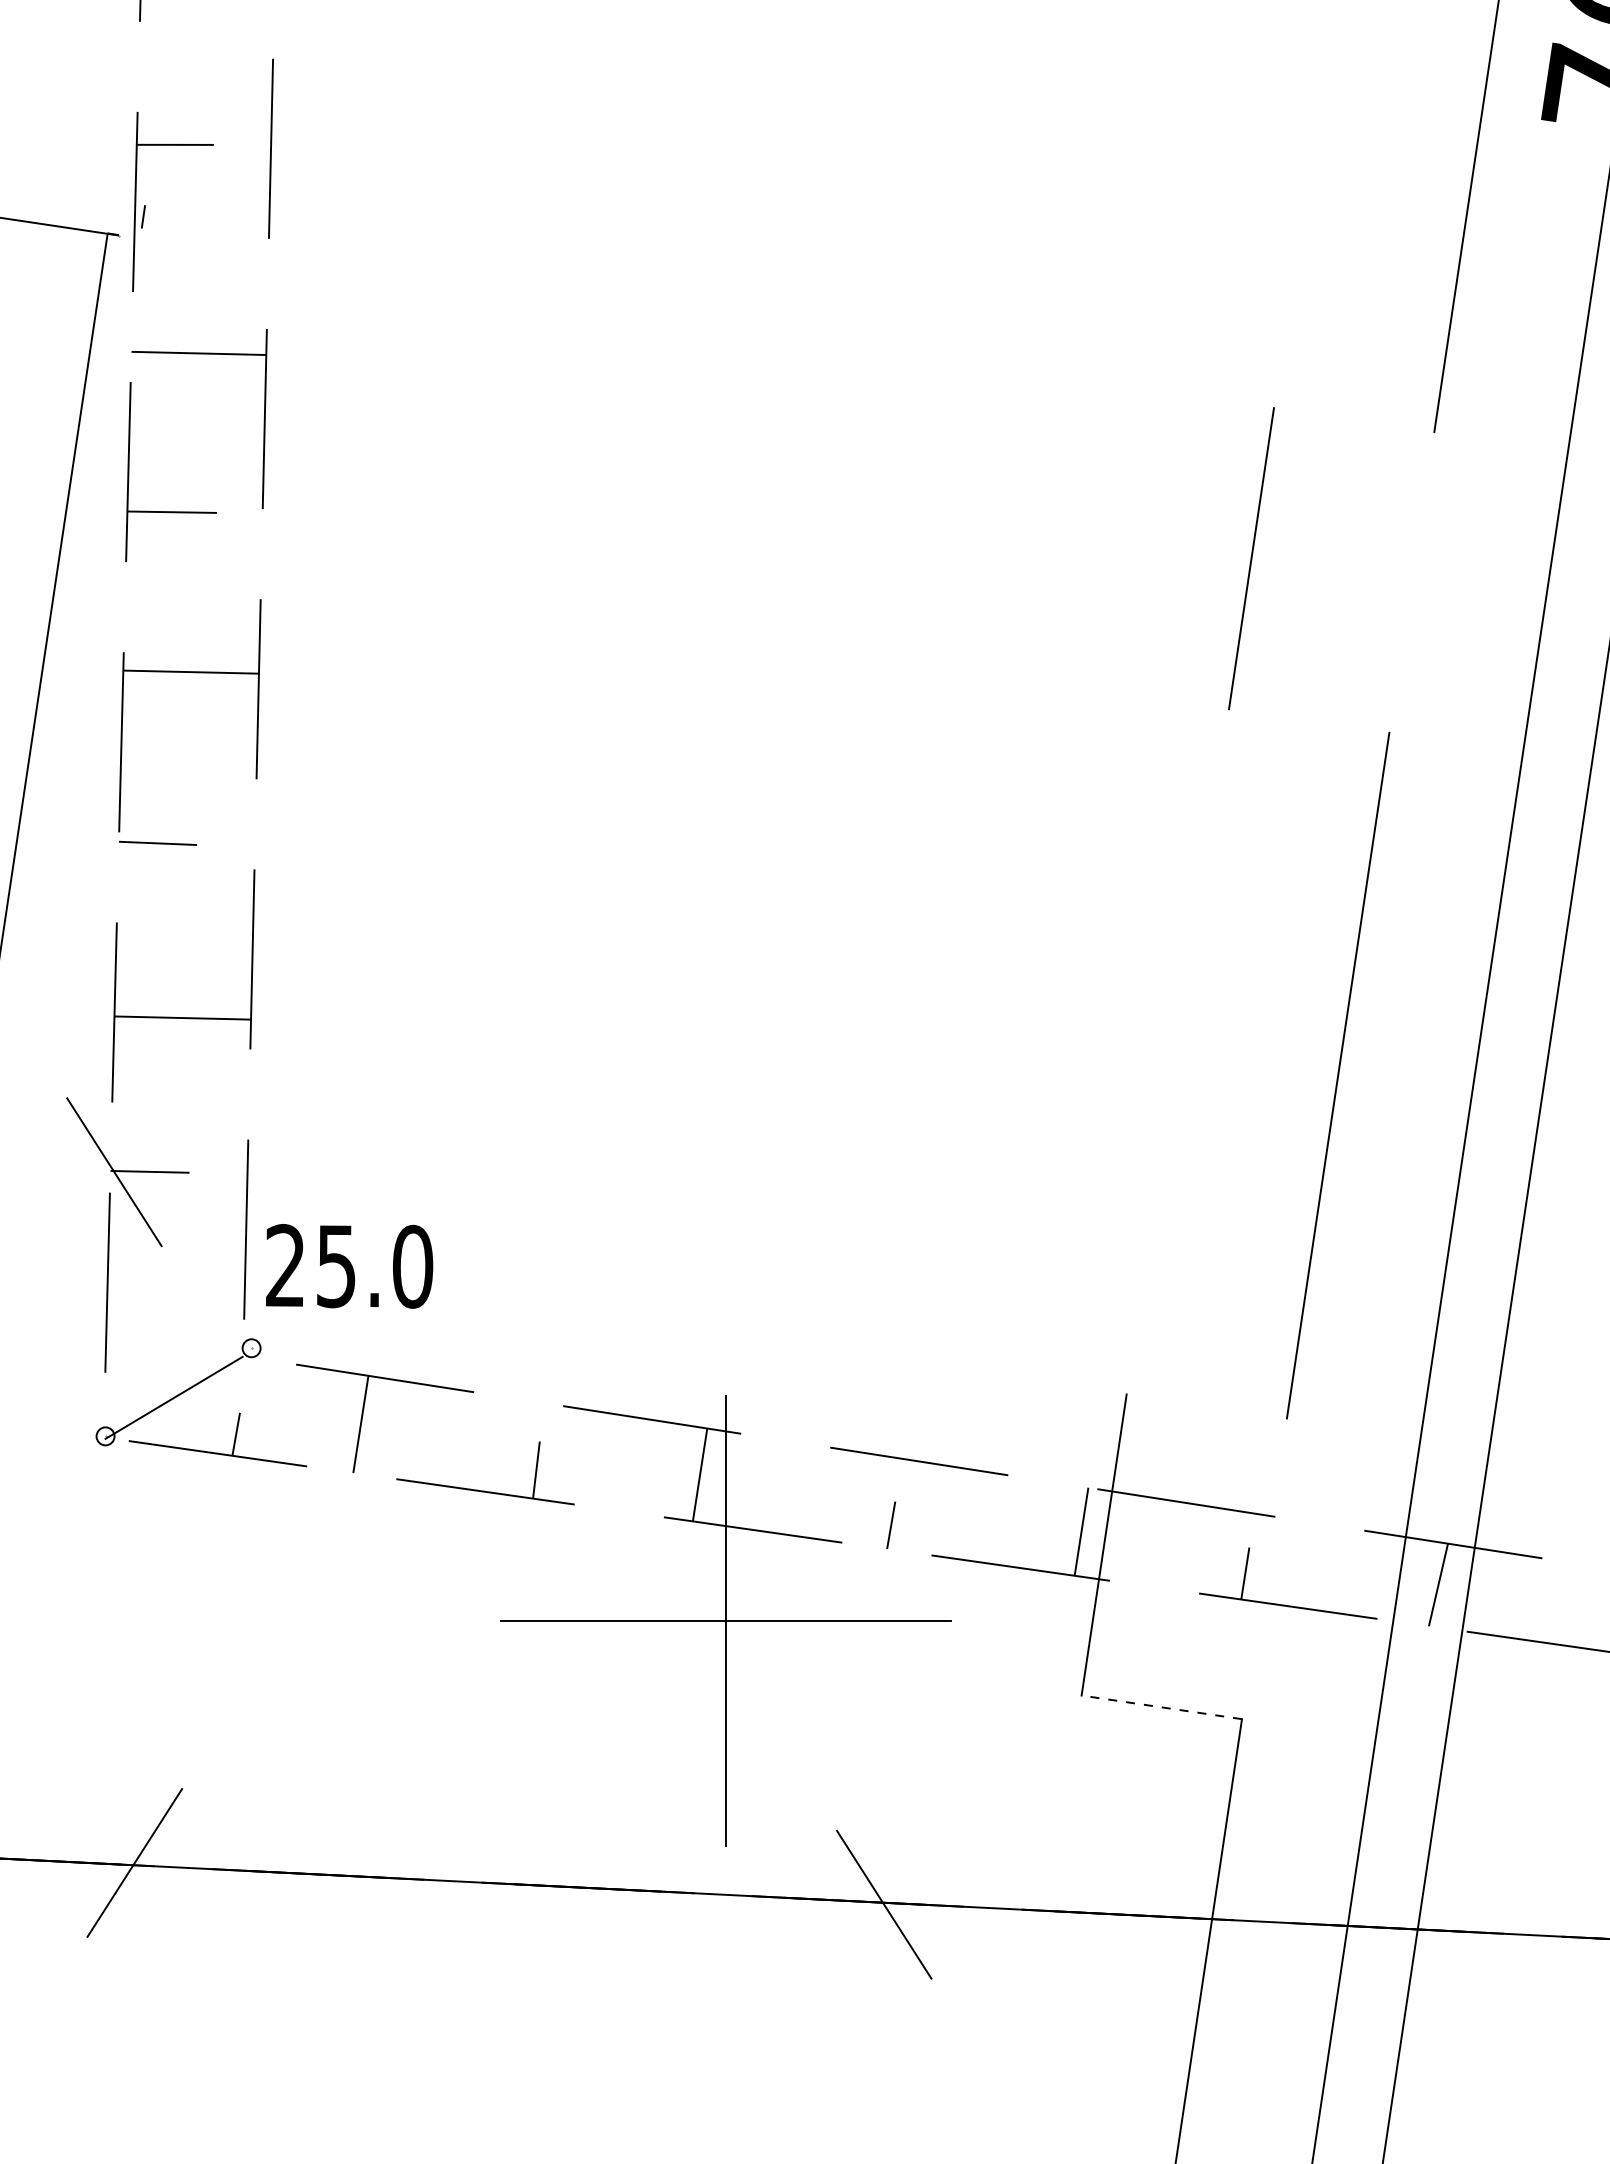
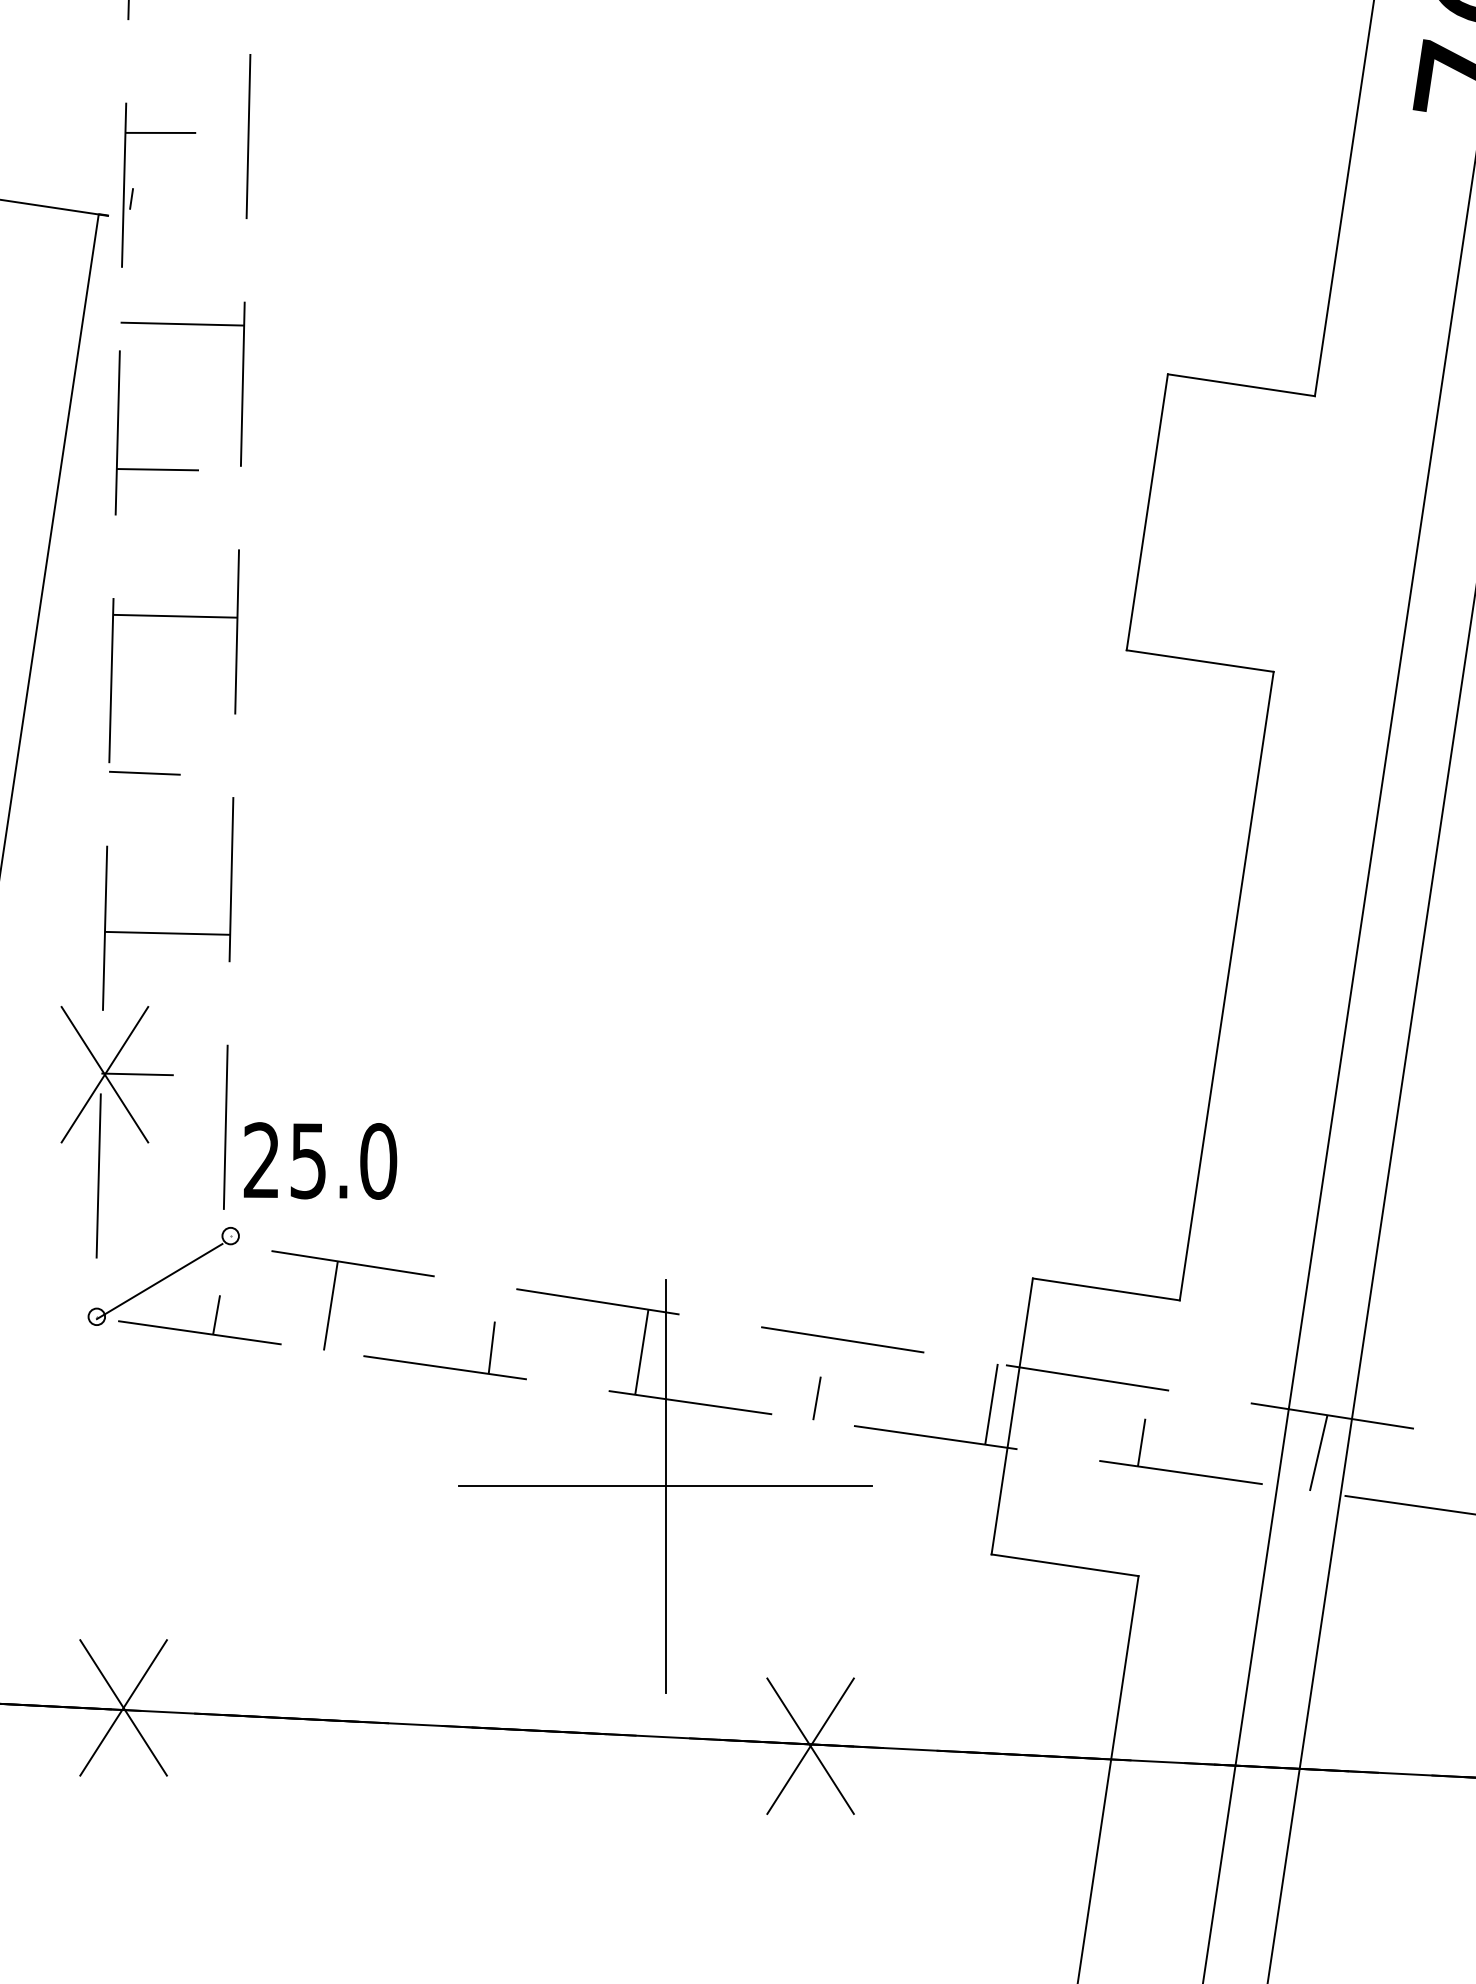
line: (1353, 420) -> (1240, 385), added
line: (1309, 720) -> (1200, 660), added
line: (114, 1172) -> (105, 1074), added
line: (1206, 1406) -> (1106, 1289), added
line: (1161, 1707) -> (1064, 1565), dashed -> solid
line: (134, 1862) -> (123, 1707), added
line: (884, 1904) -> (810, 1745), added

